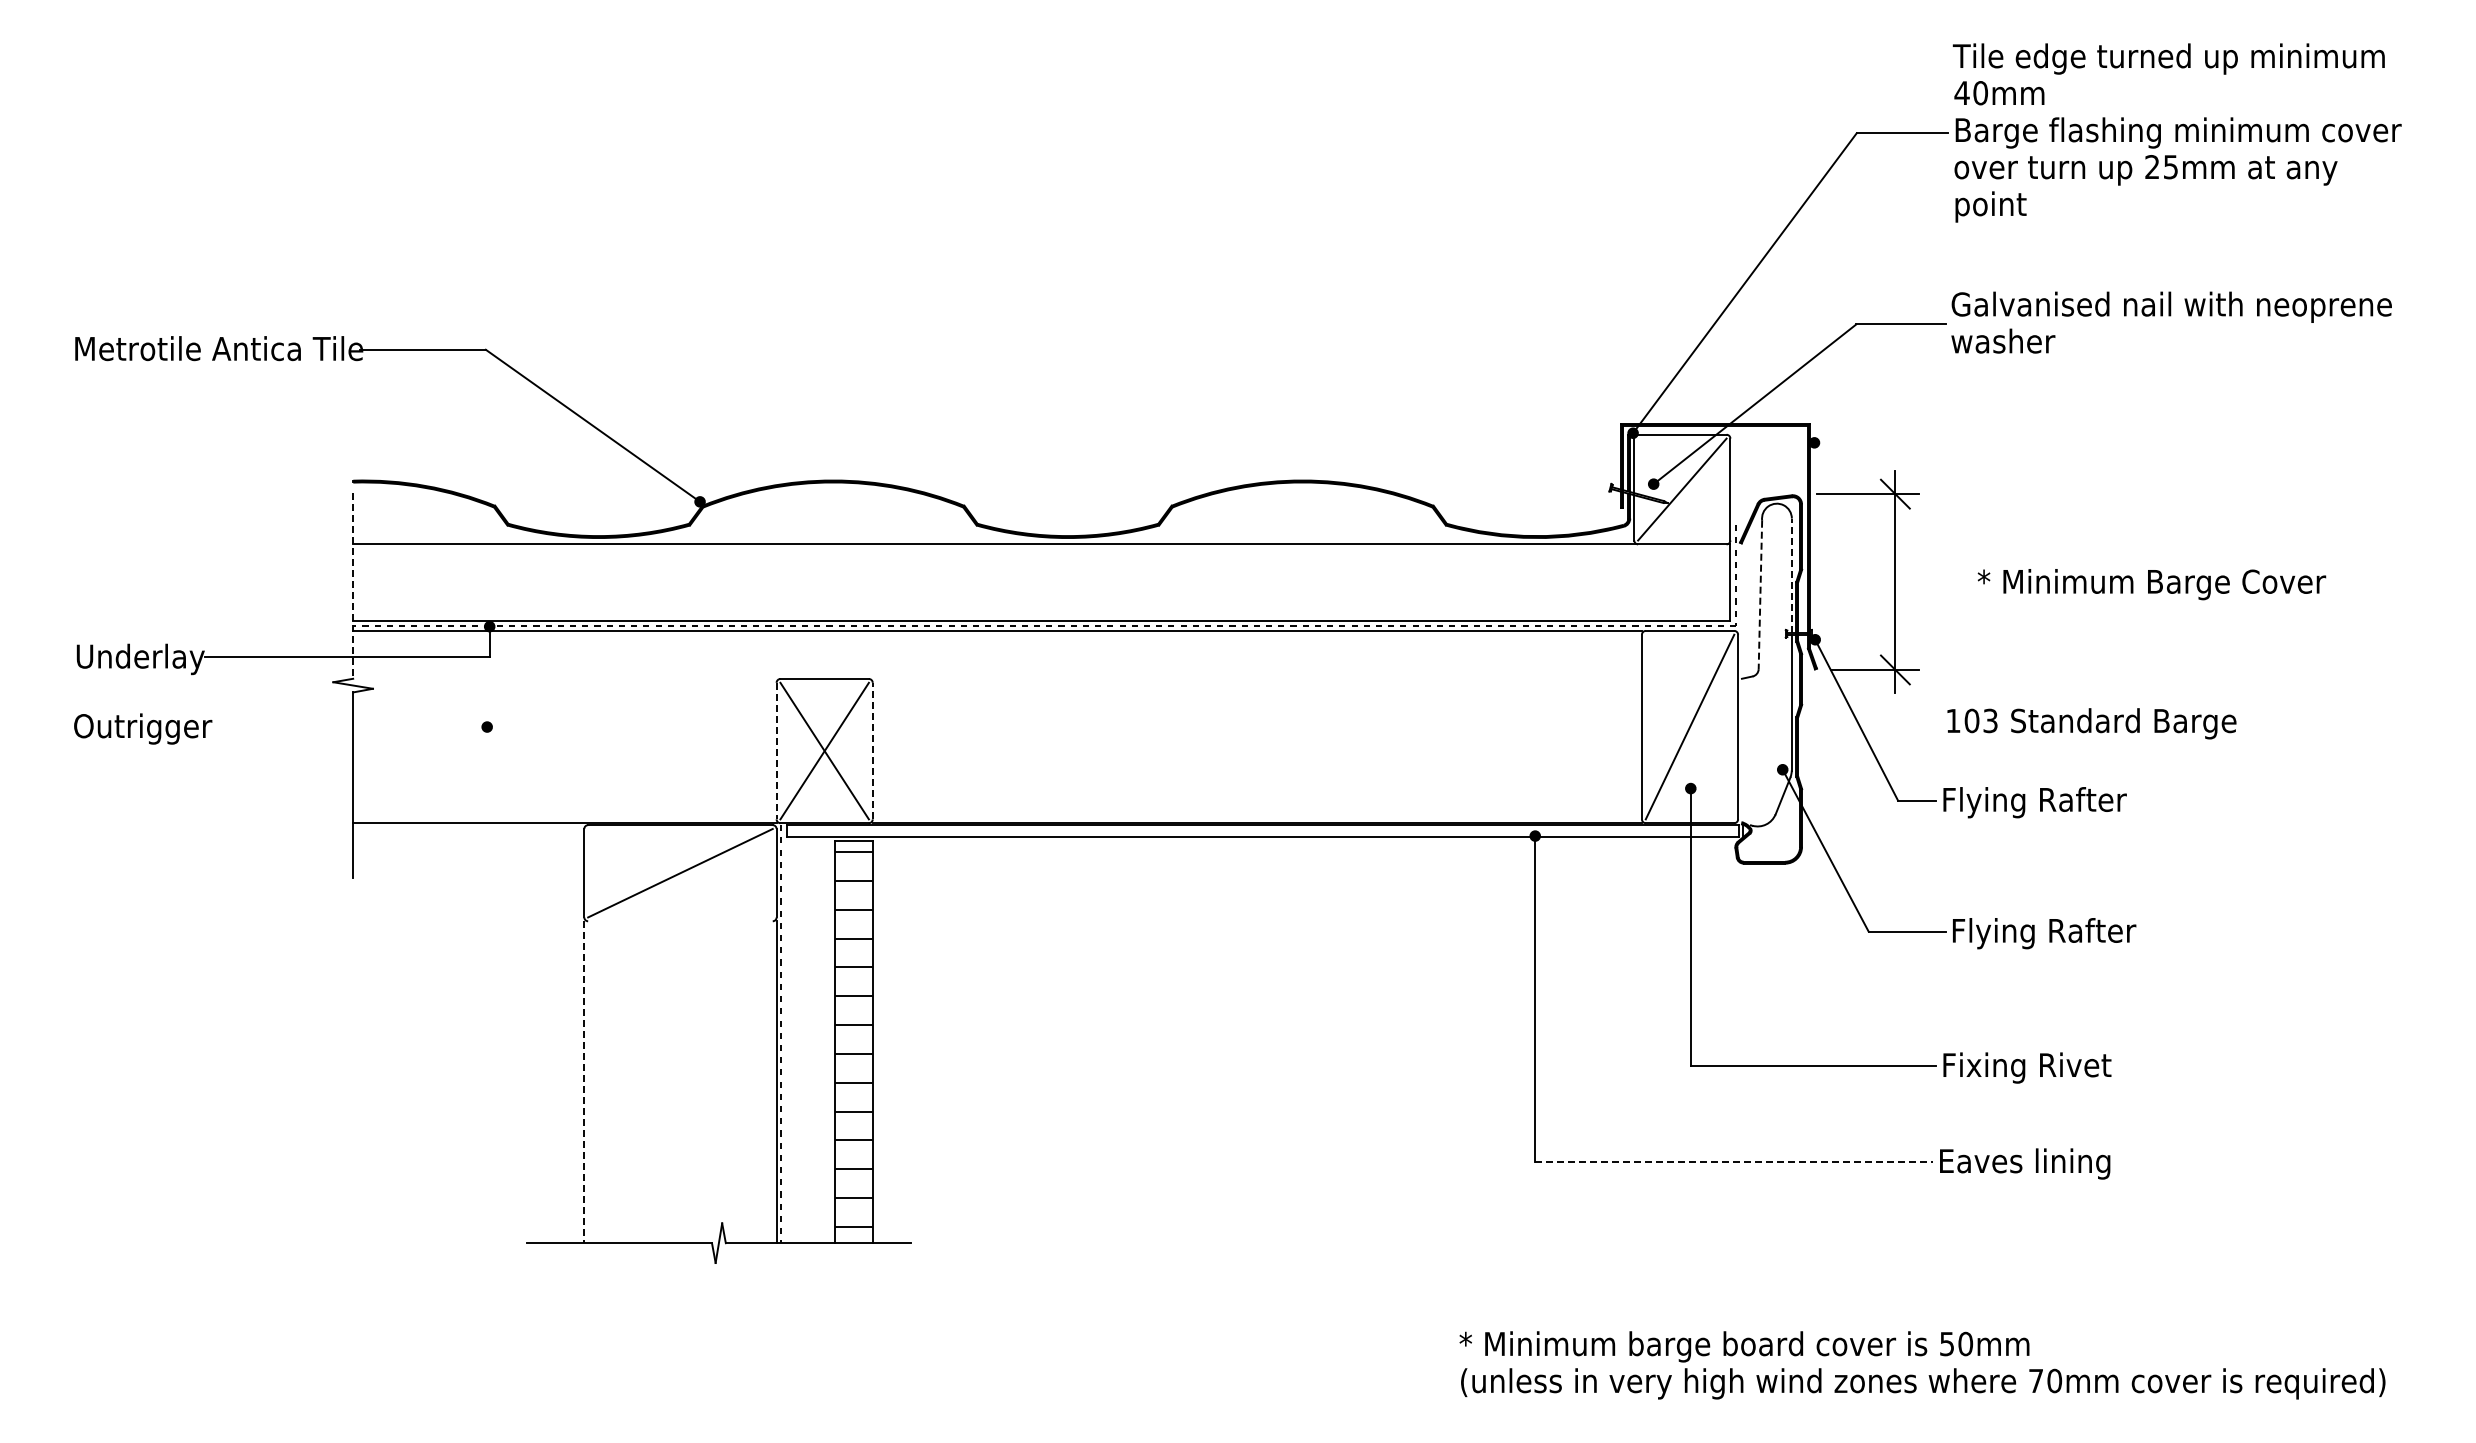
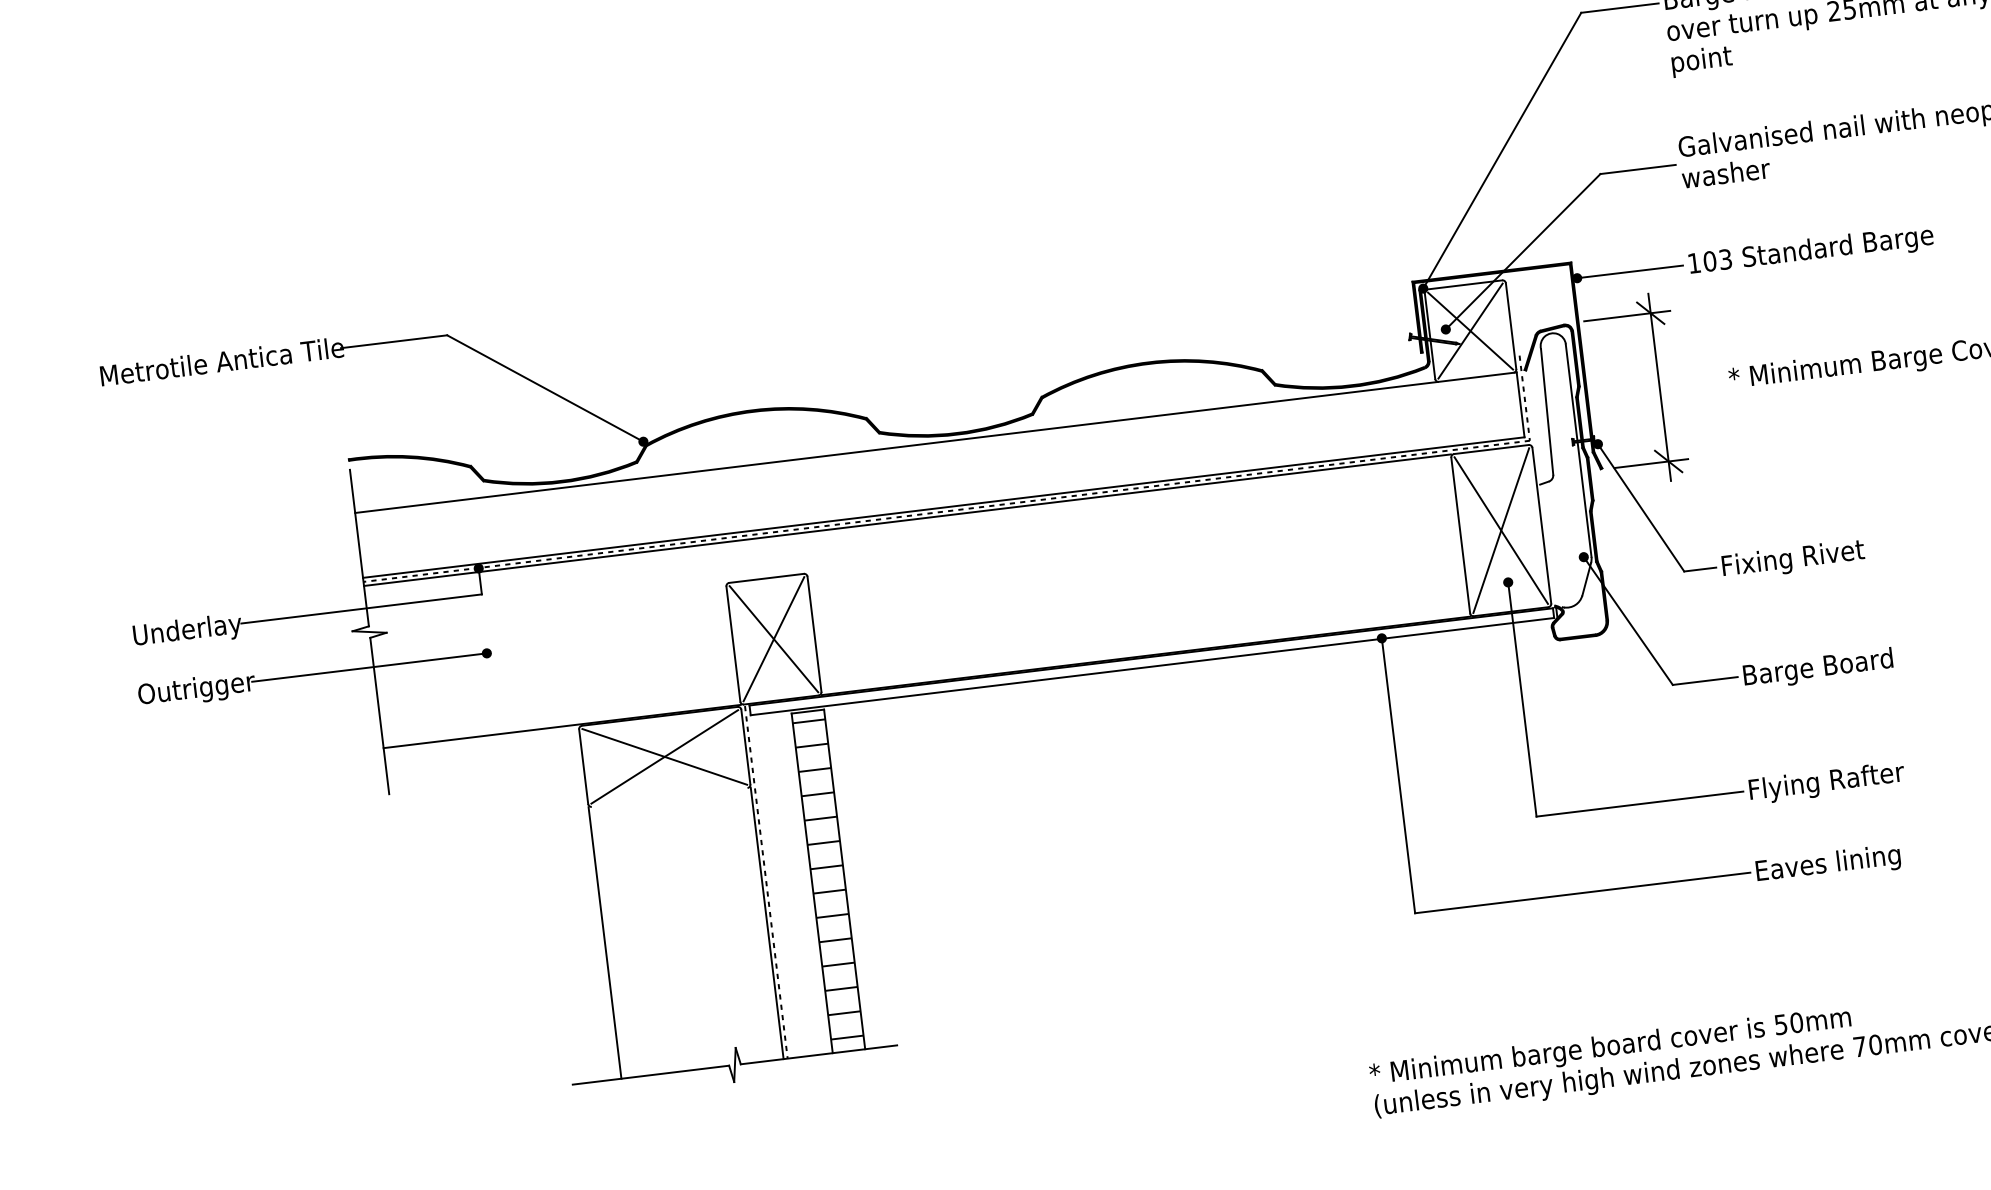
line: (1876, 442) -> (1629, 271), added
line: (1682, 489) -> (1470, 331), added
line: (1791, 575) -> (1571, 392), dashed -> solid
line: (353, 586) -> (359, 548), dashed -> solid
line: (1760, 595) -> (1547, 412), dashed -> solid
text: (2091, 723) -> (1811, 251), moved
line: (1689, 726) -> (1500, 530), added
line: (347, 727) -> (369, 668), added
line: (872, 750) -> (814, 633), dashed -> solid
line: (776, 751) -> (733, 644), dashed -> solid
text: (2043, 802) -> (1807, 558), Flying Rafter -> Fixing Rivet
line: (680, 872) -> (664, 756), added
text: (2045, 933) -> (1822, 668), Flying Rafter -> Barge Board
text: (2043, 1067) -> (1834, 781), Fixing Rivet -> Flying Rafter
line: (584, 1082) -> (605, 943), dashed -> solid
line: (1733, 1162) -> (1582, 893), dashed -> solid

